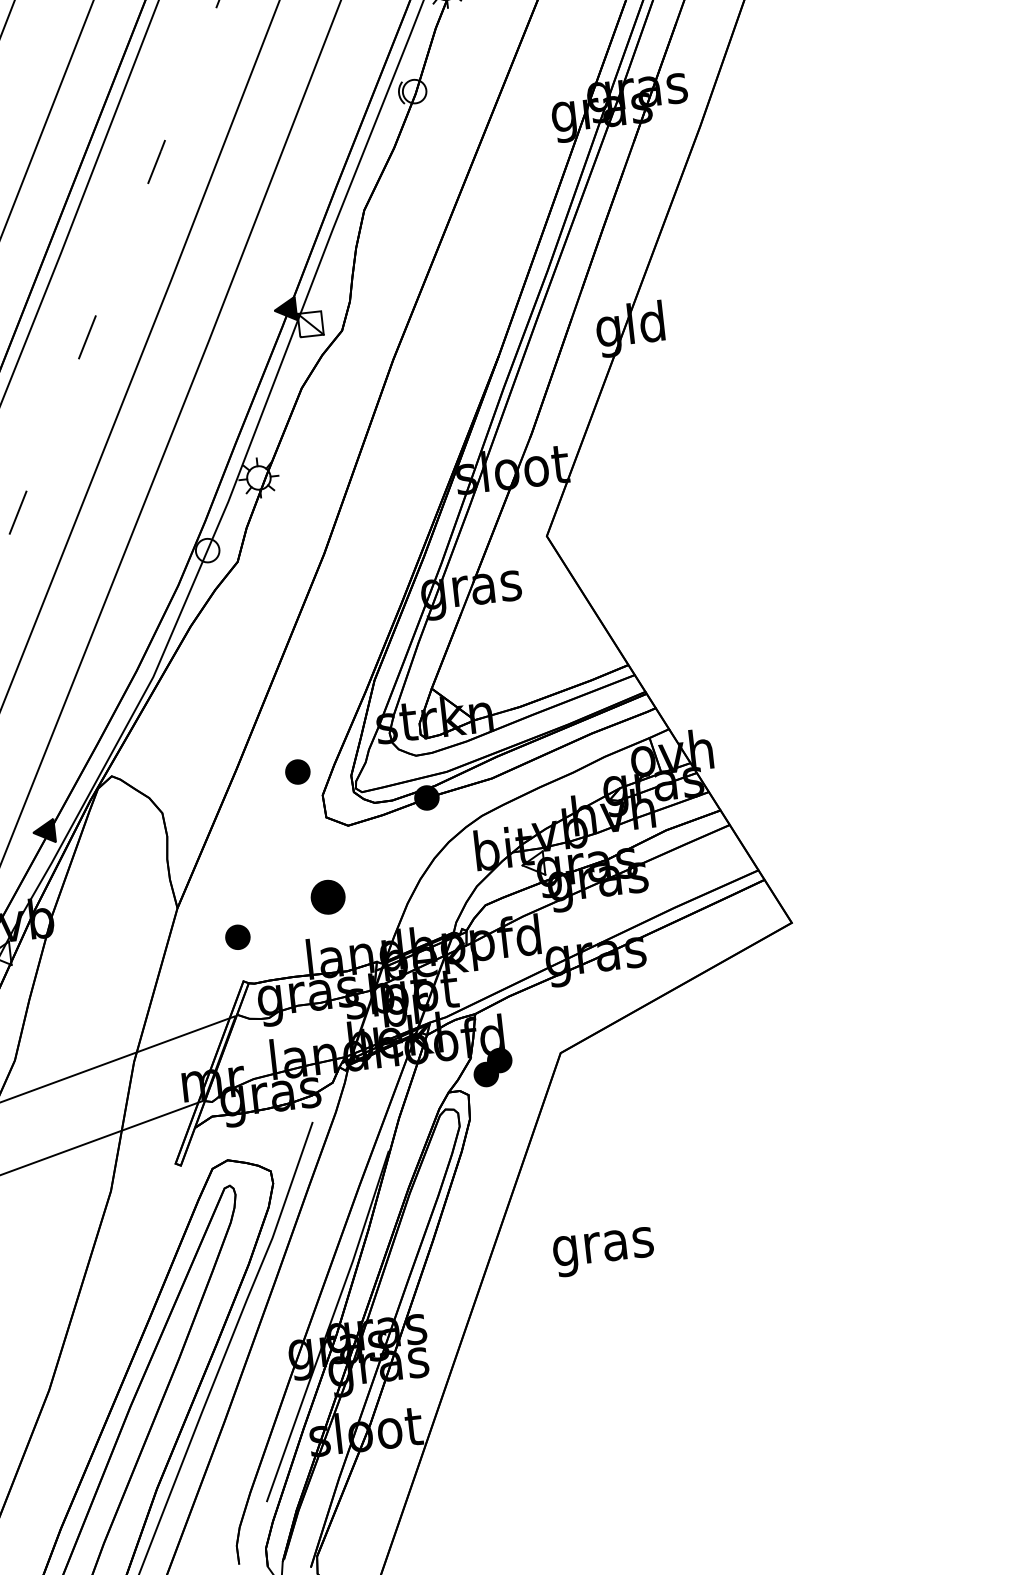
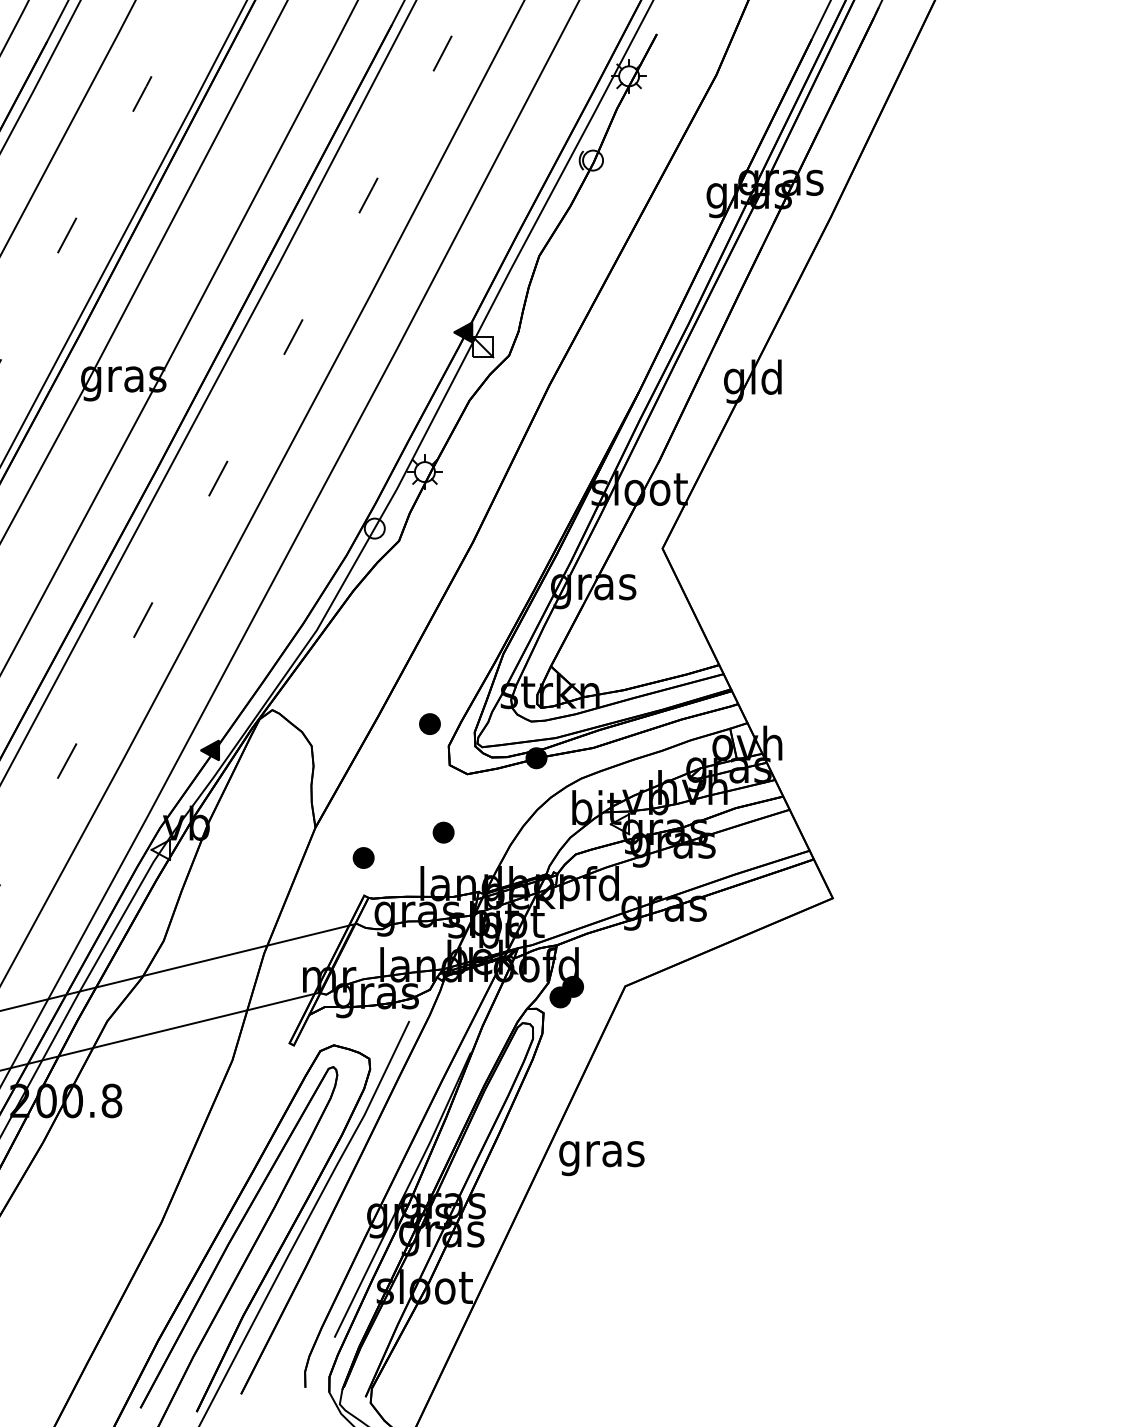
part: (327, 897) -> (443, 832), size x0.71
text: (603, 1252) -> (601, 1158), moved

